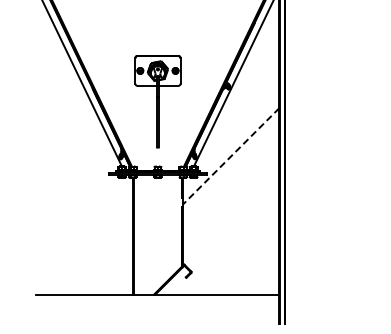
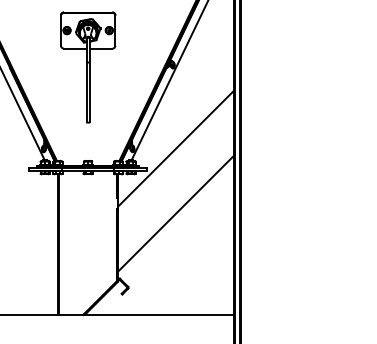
part: (157, 101) -> (87, 67), moved
line: (230, 156) -> (175, 148), dashed -> solid
line: (231, 210) -> (176, 213), added

